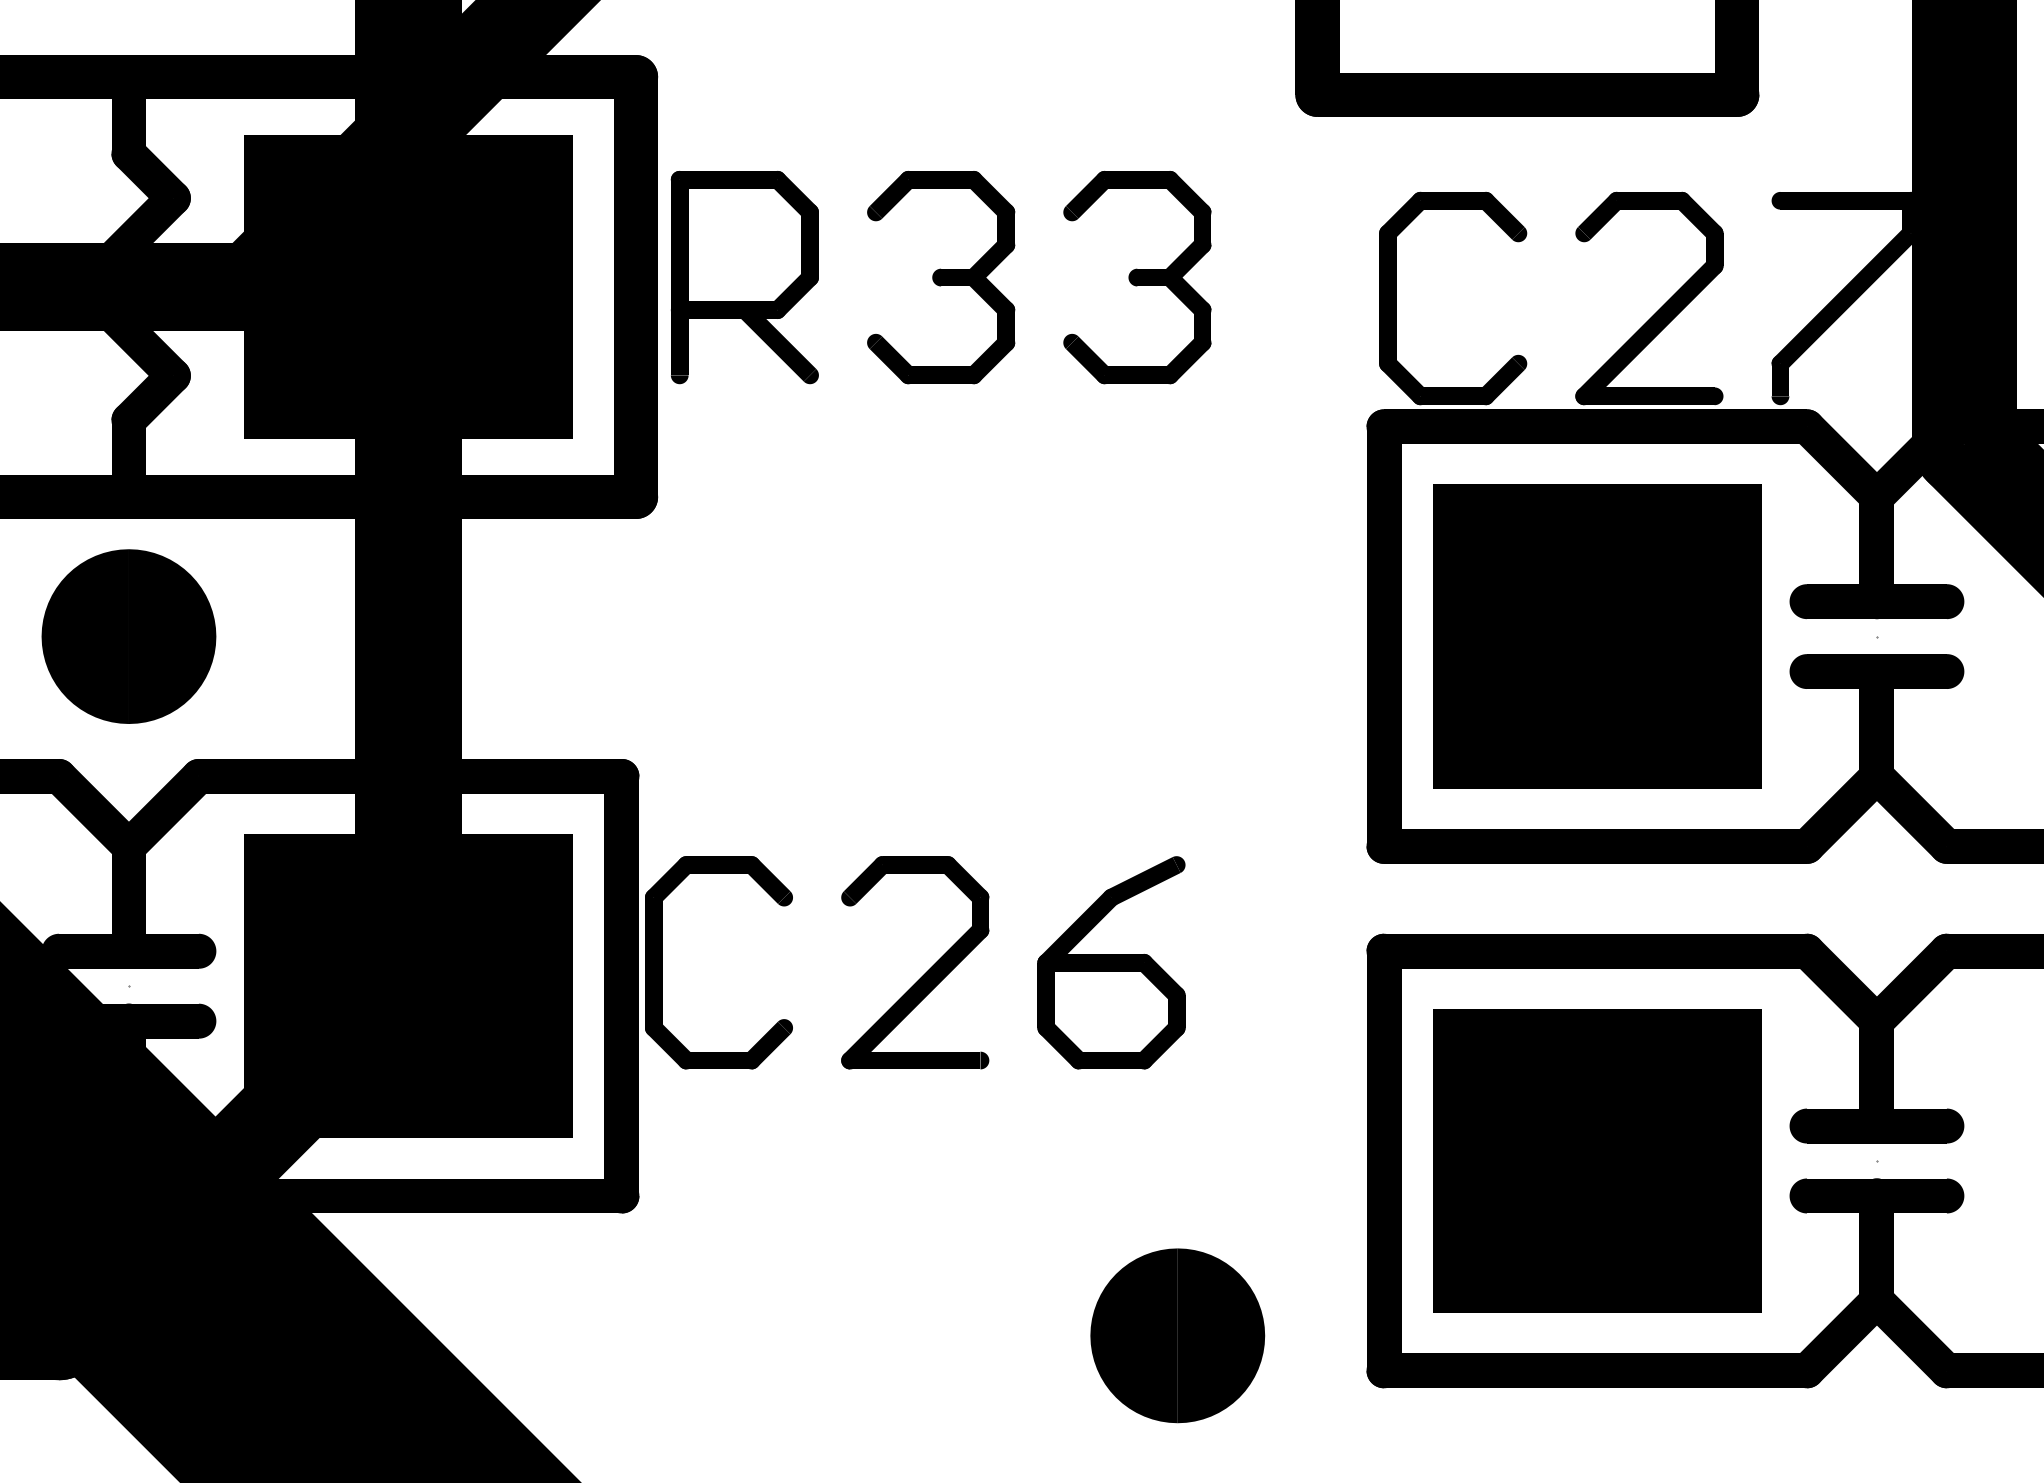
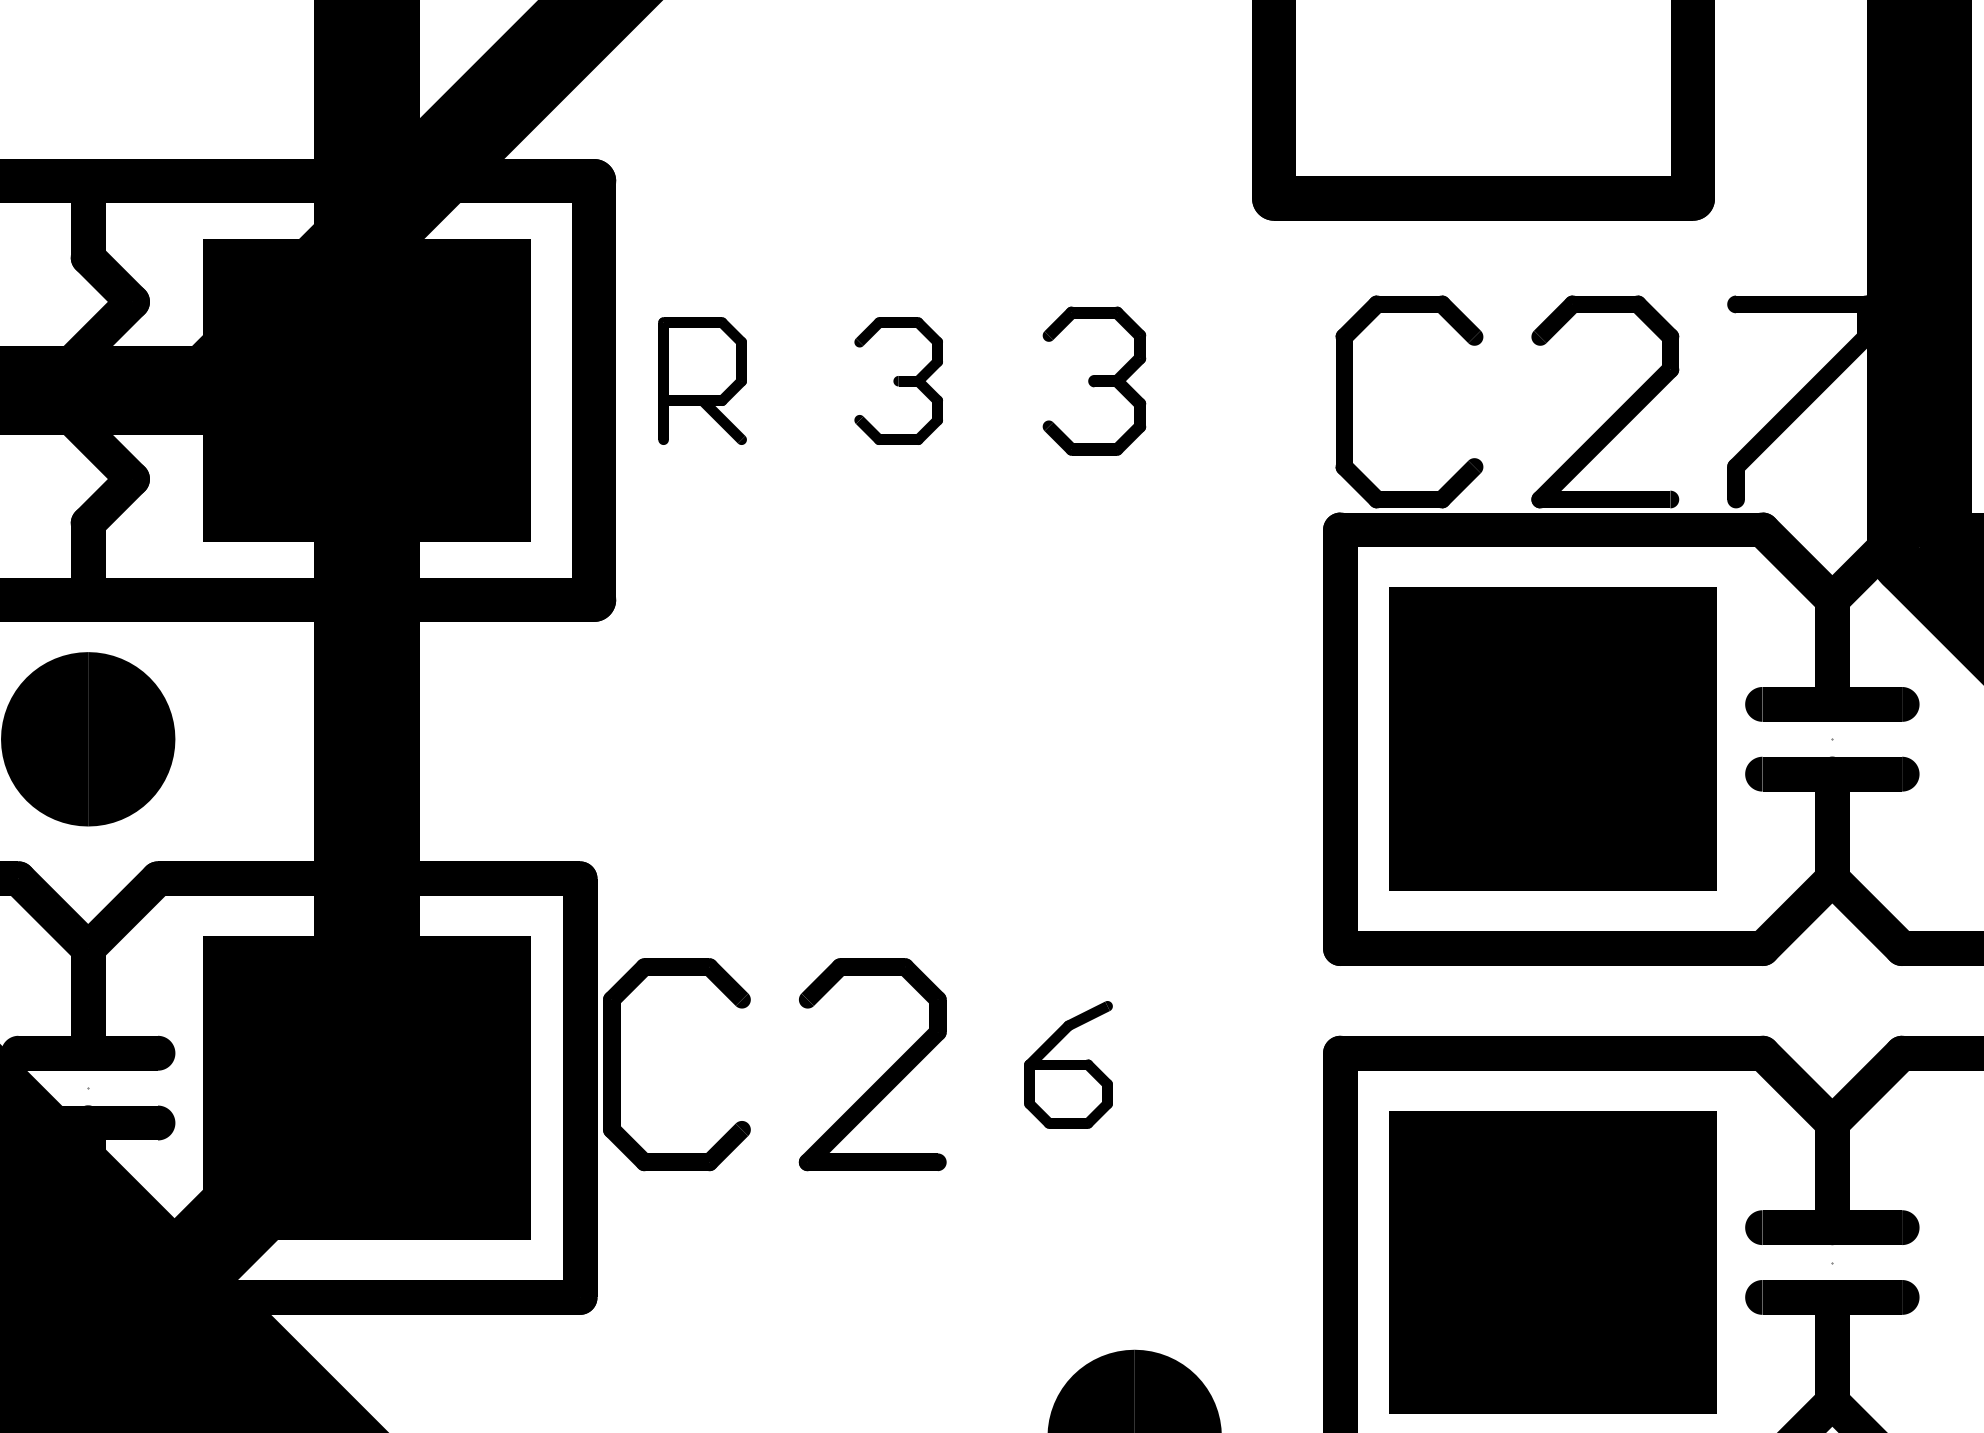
part: (744, 277) -> (702, 380), size x0.6
part: (941, 277) -> (898, 380), size x0.6
part: (1137, 277) -> (1094, 380), size x0.7
part: (1111, 962) -> (1068, 1064), size x0.6

